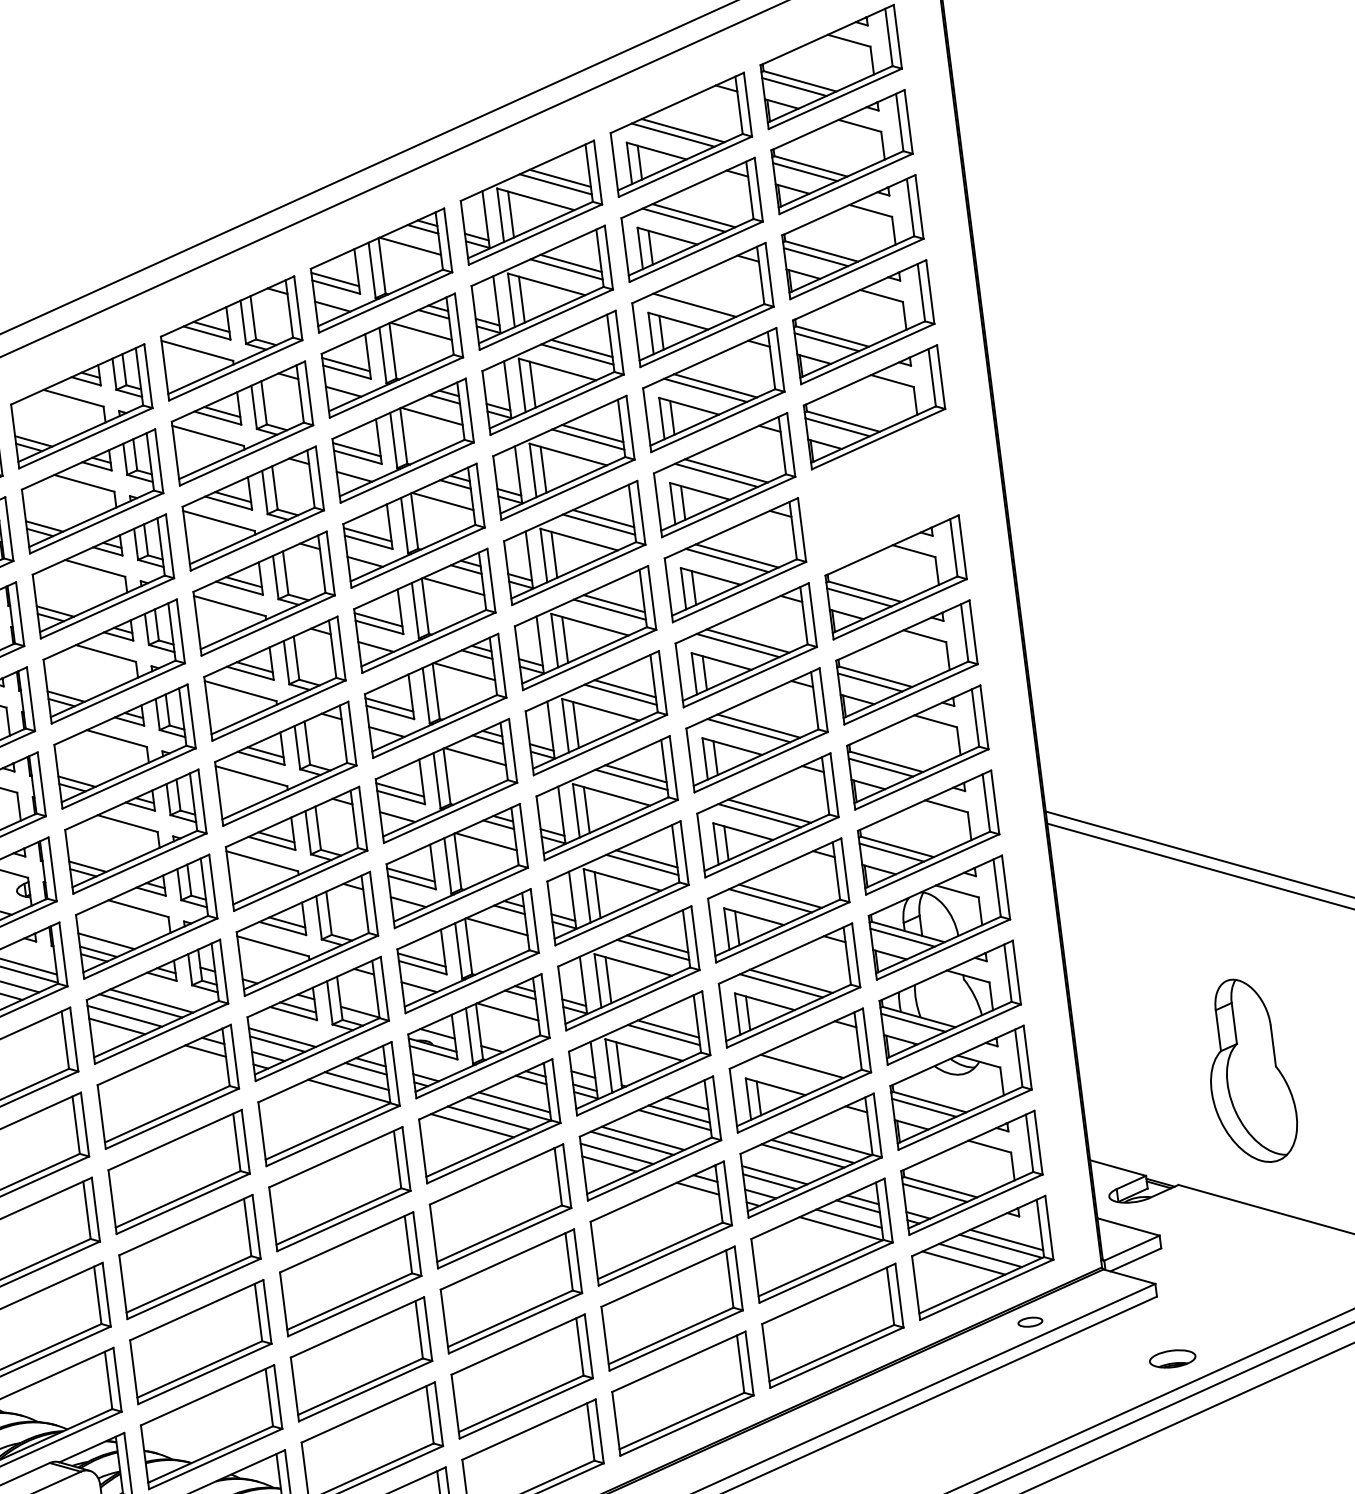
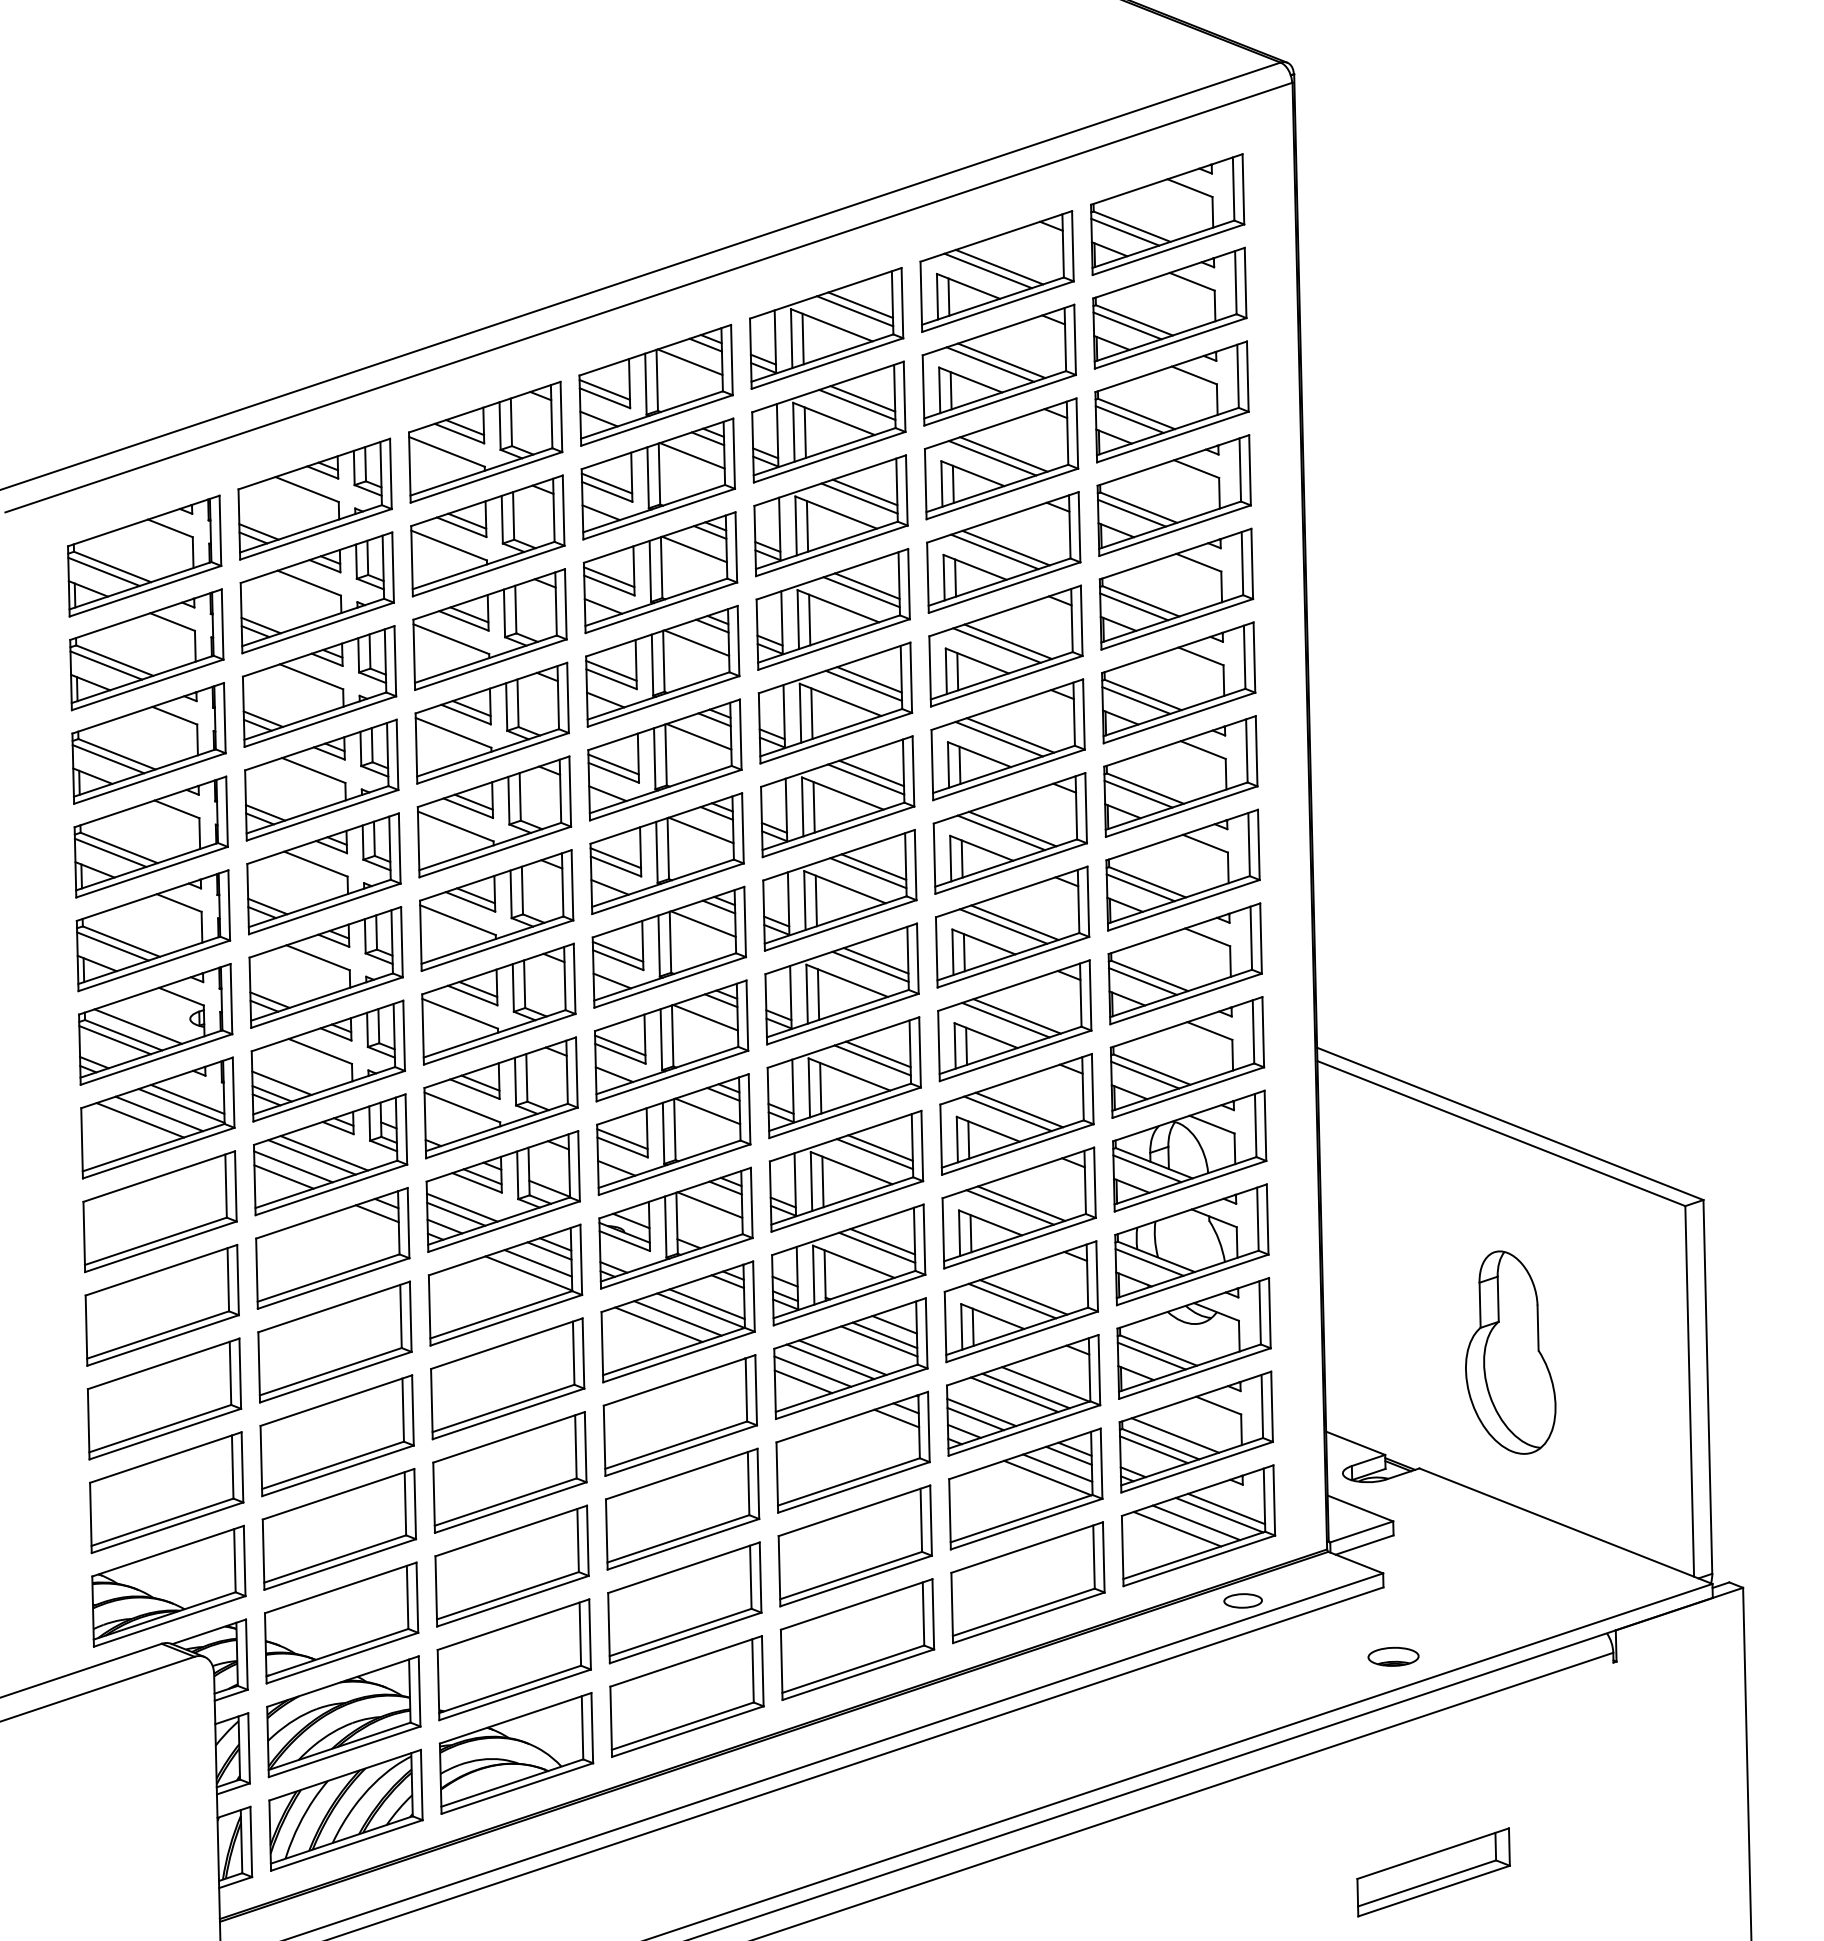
line: (704, 300) -> (1003, 454), added
part: (885, 491) -> (1178, 682), added
line: (792, 1070) -> (1012, 1300), added
line: (953, 1177) -> (1175, 1435), added
part: (1029, 1321) -> (1242, 1600), size x1.43

